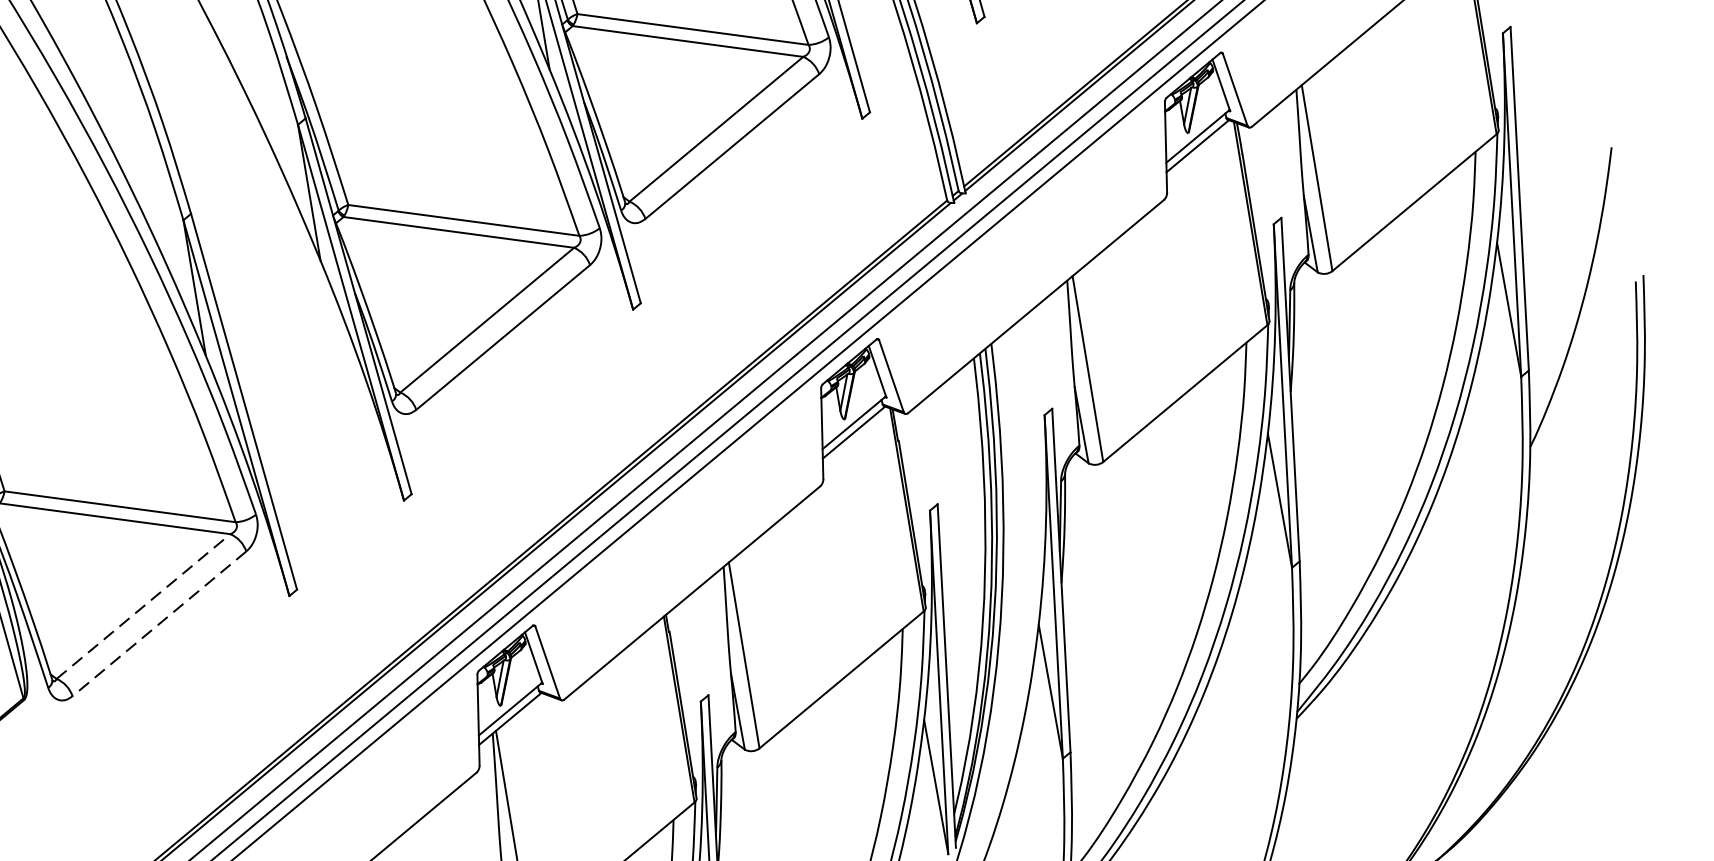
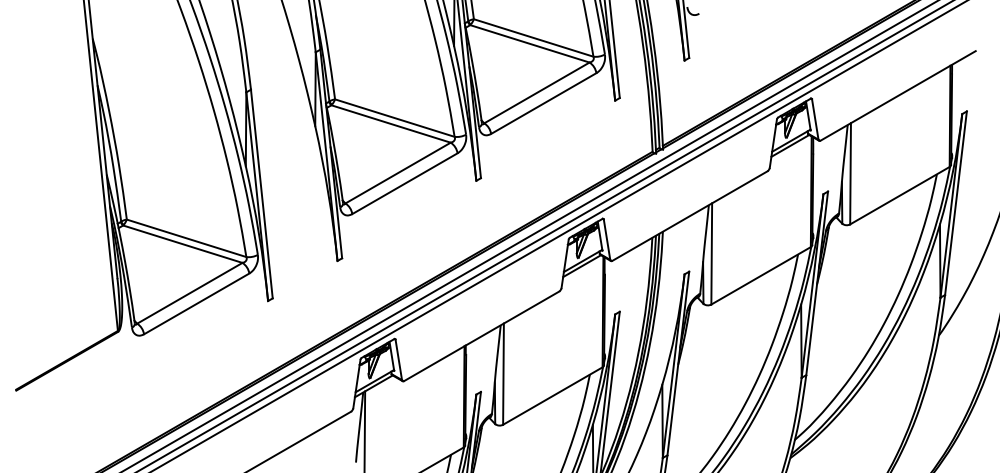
line: (142, 607) -> (189, 293), dashed -> solid
line: (158, 623) -> (196, 303), dashed -> solid

